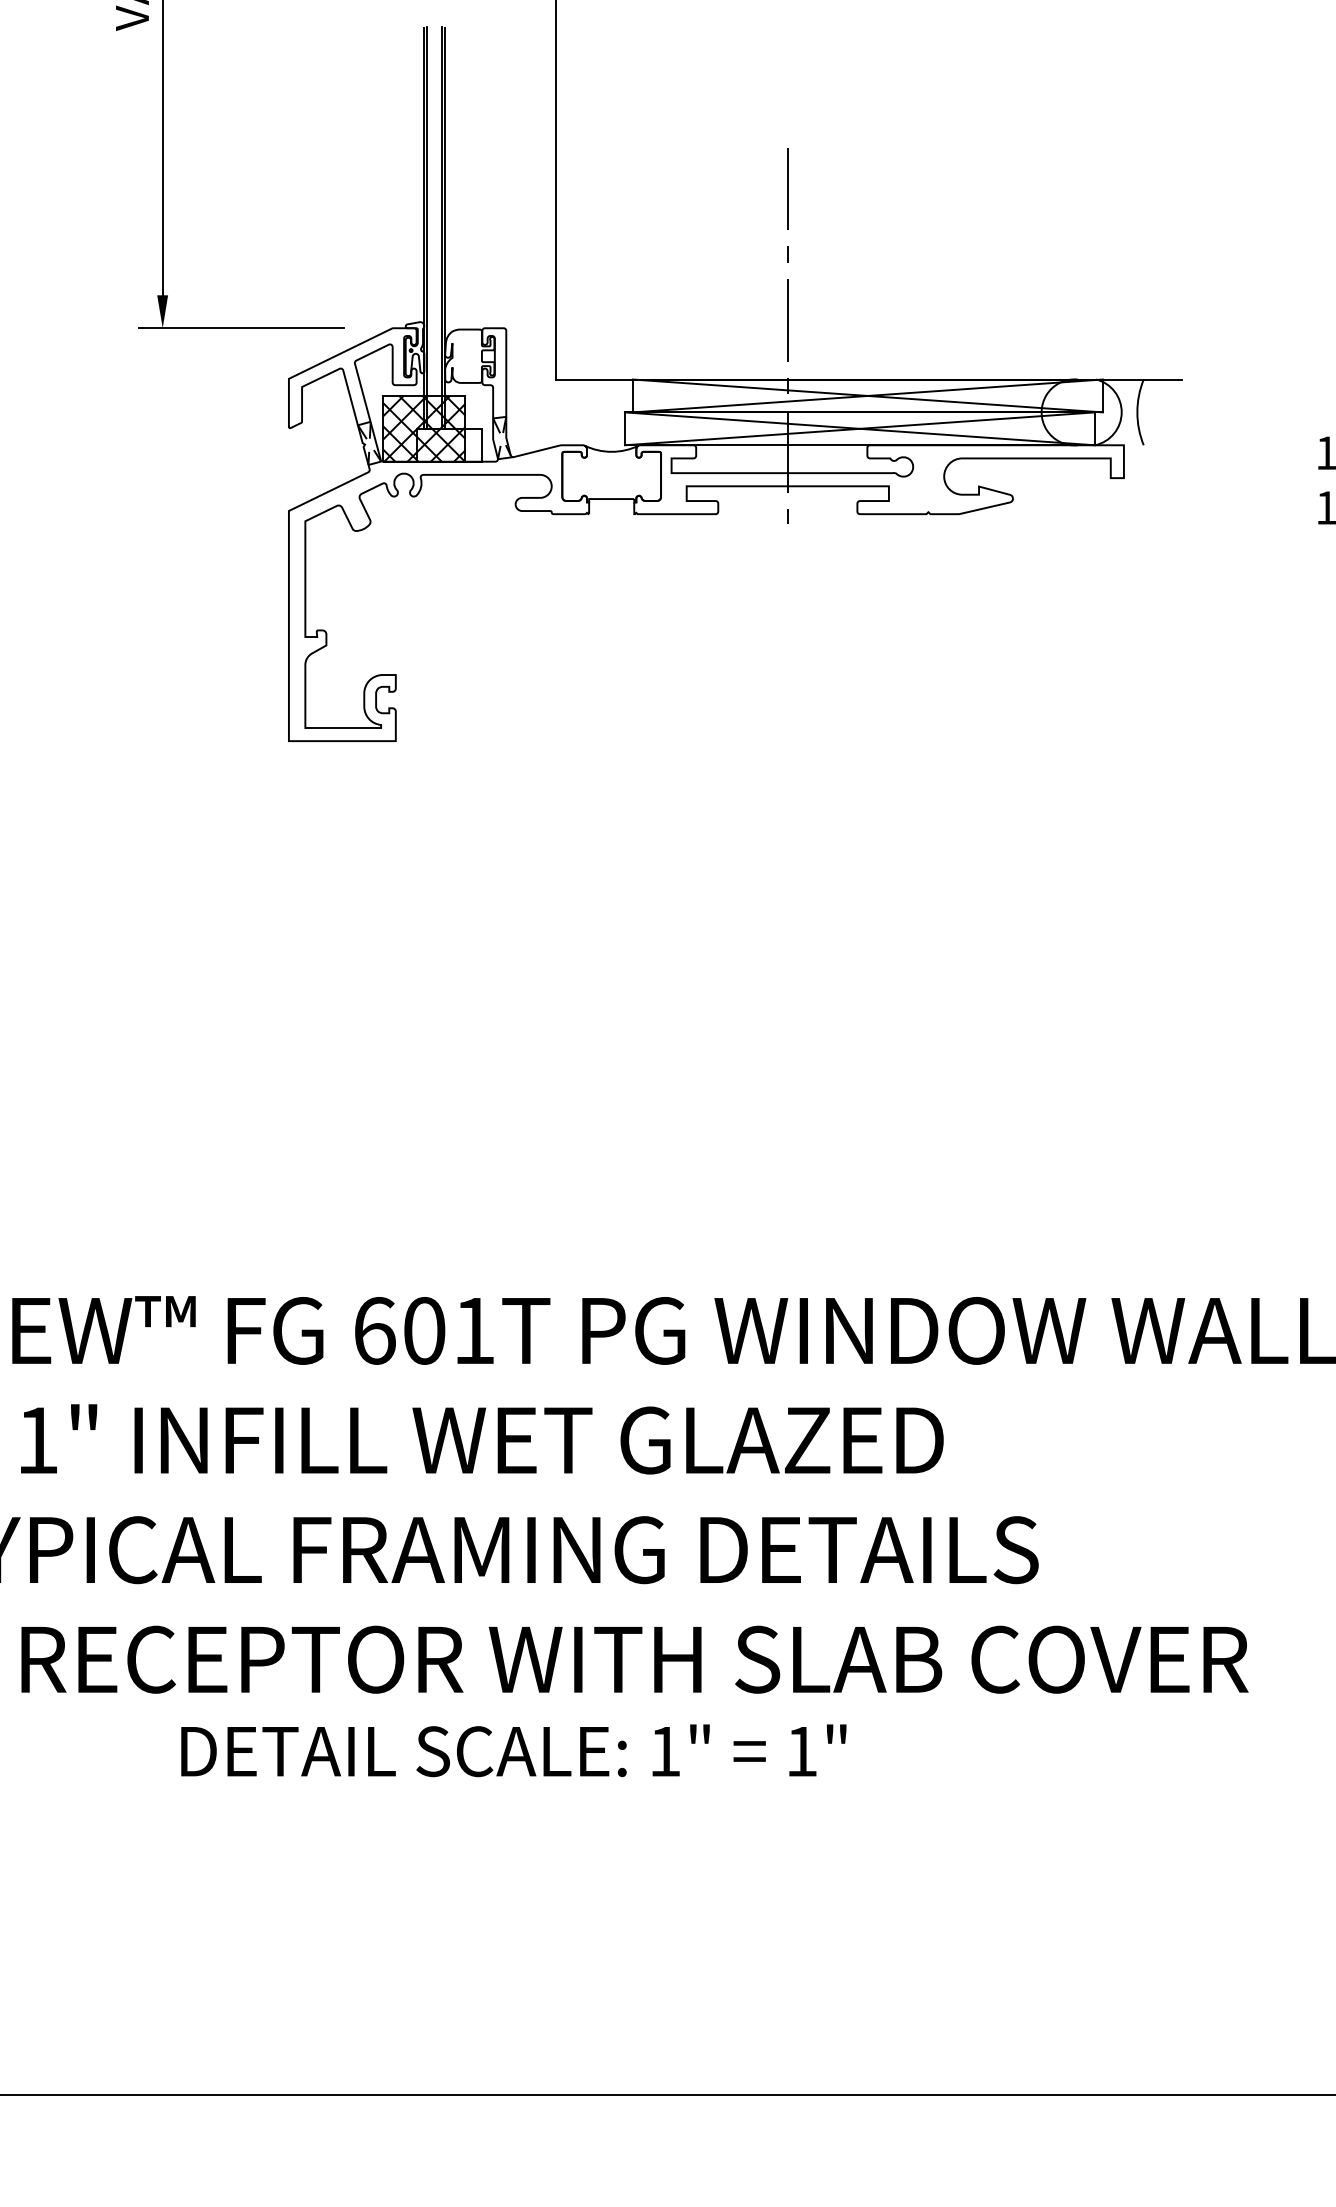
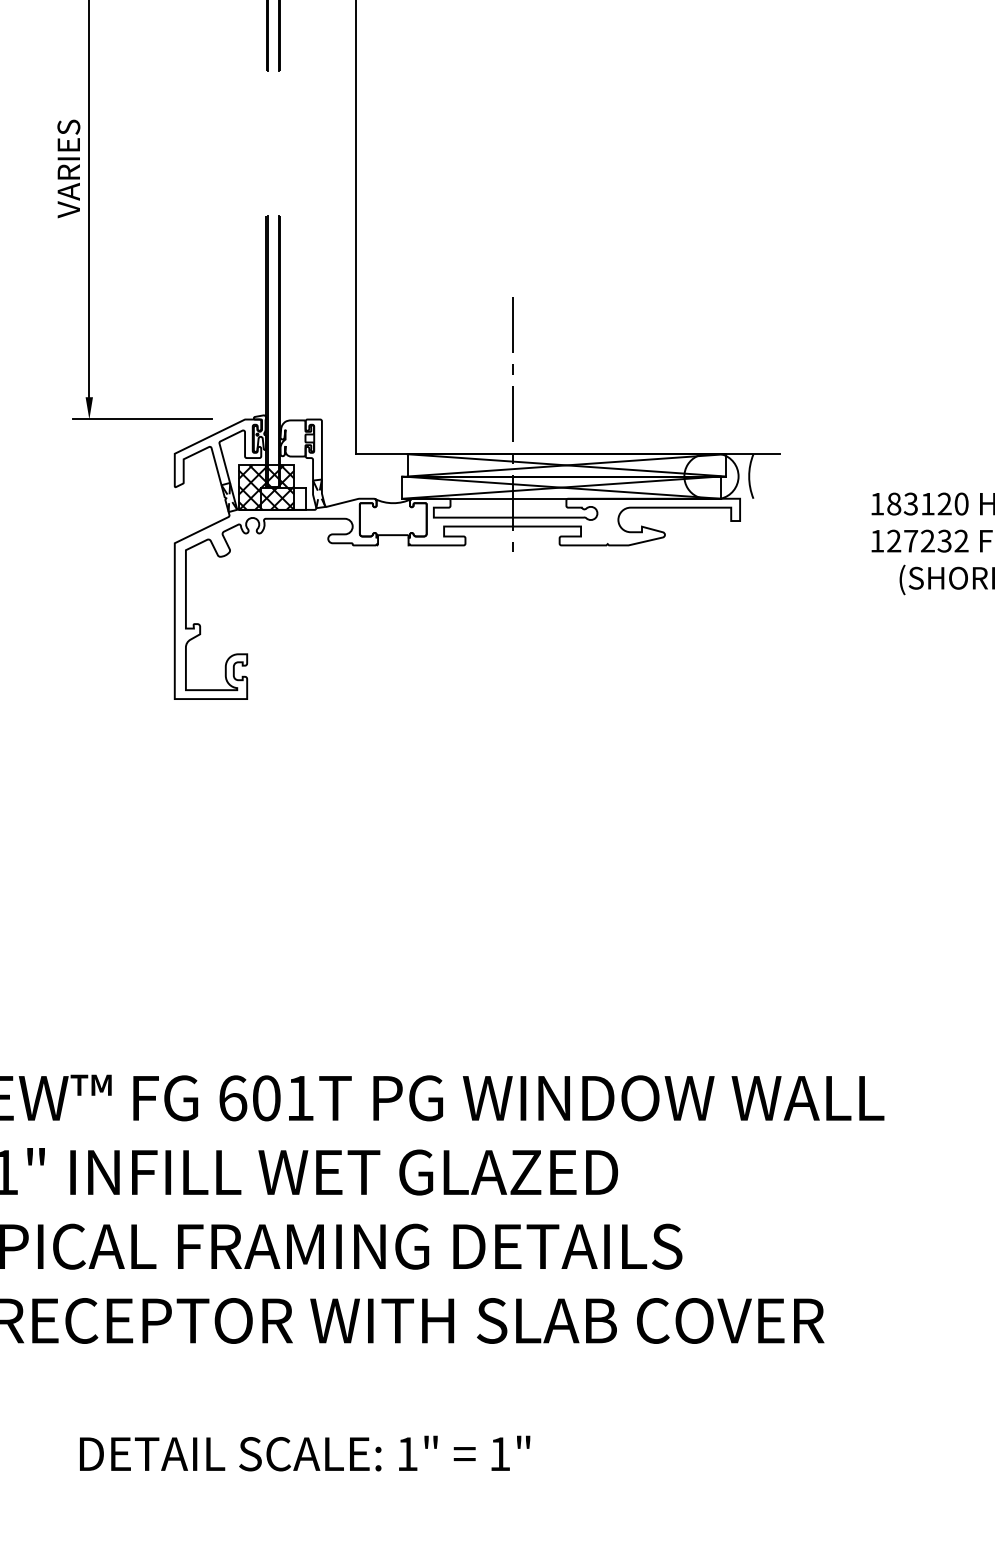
text: (514, 1750) -> (305, 1453), moved

